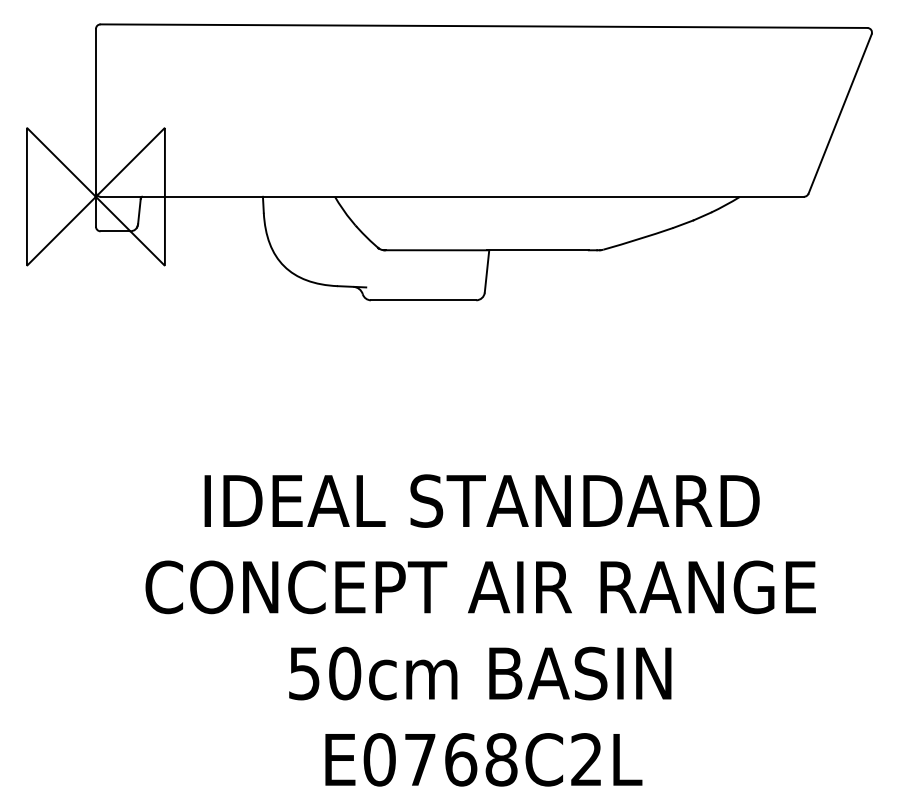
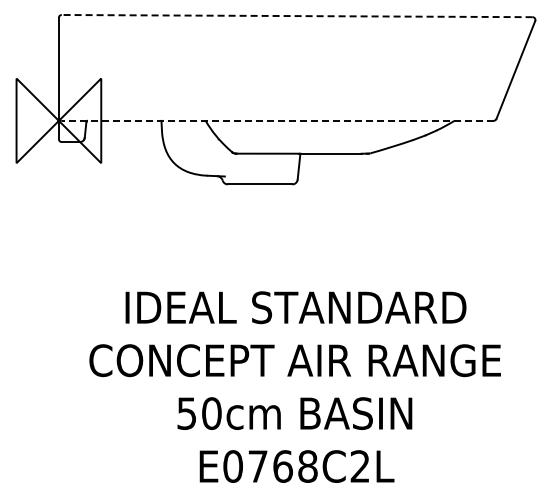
line: (482, 26) -> (296, 16), solid -> dashed
line: (451, 196) -> (277, 120), solid -> dashed

